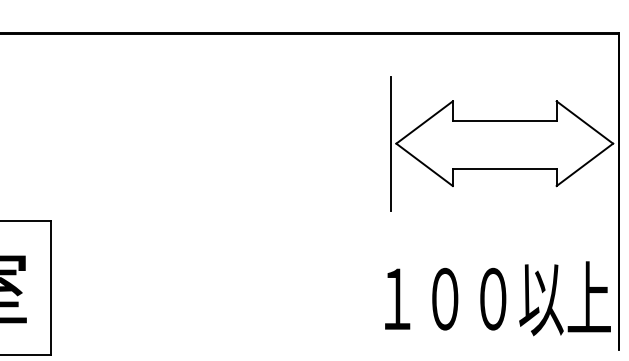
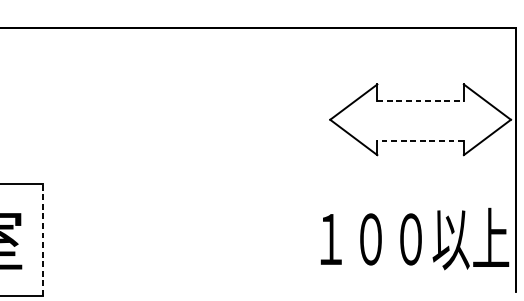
line: (504, 121) -> (420, 101), solid -> dashed
line: (391, 143) -> (326, 119), removed
line: (504, 168) -> (420, 140), solid -> dashed
line: (51, 287) -> (42, 239), solid -> dashed
text: (497, 298) -> (414, 238), moved

